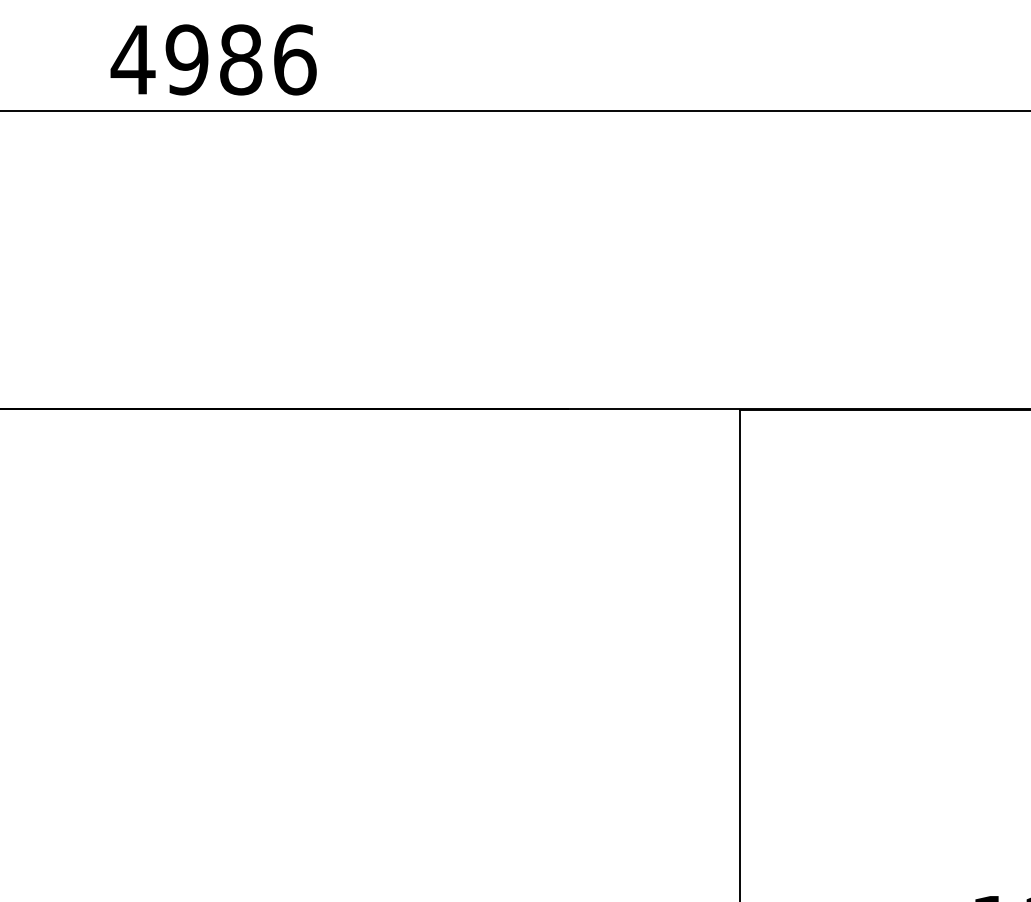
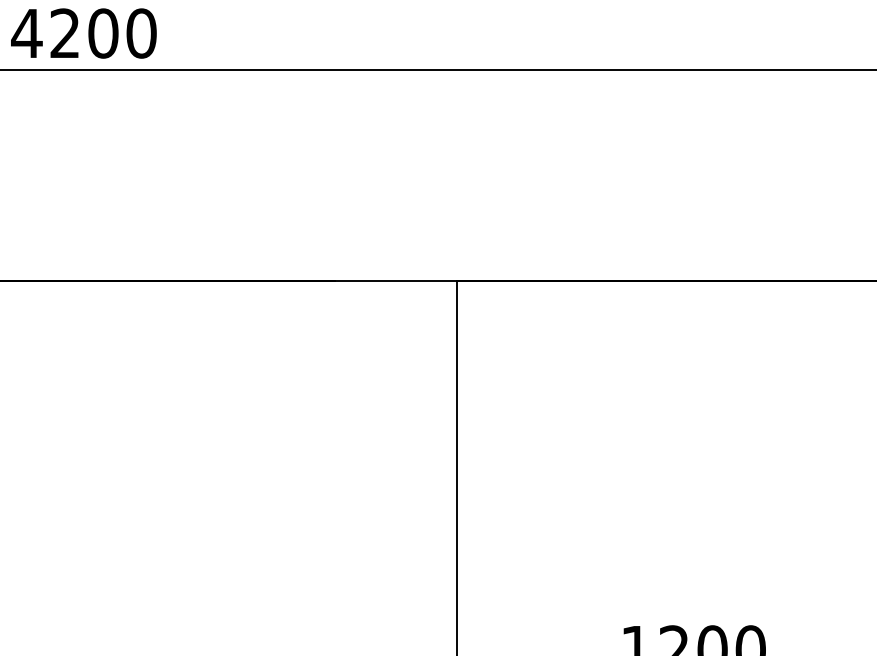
text: (241, 59) -> (103, 33), 4986 -> 4200

